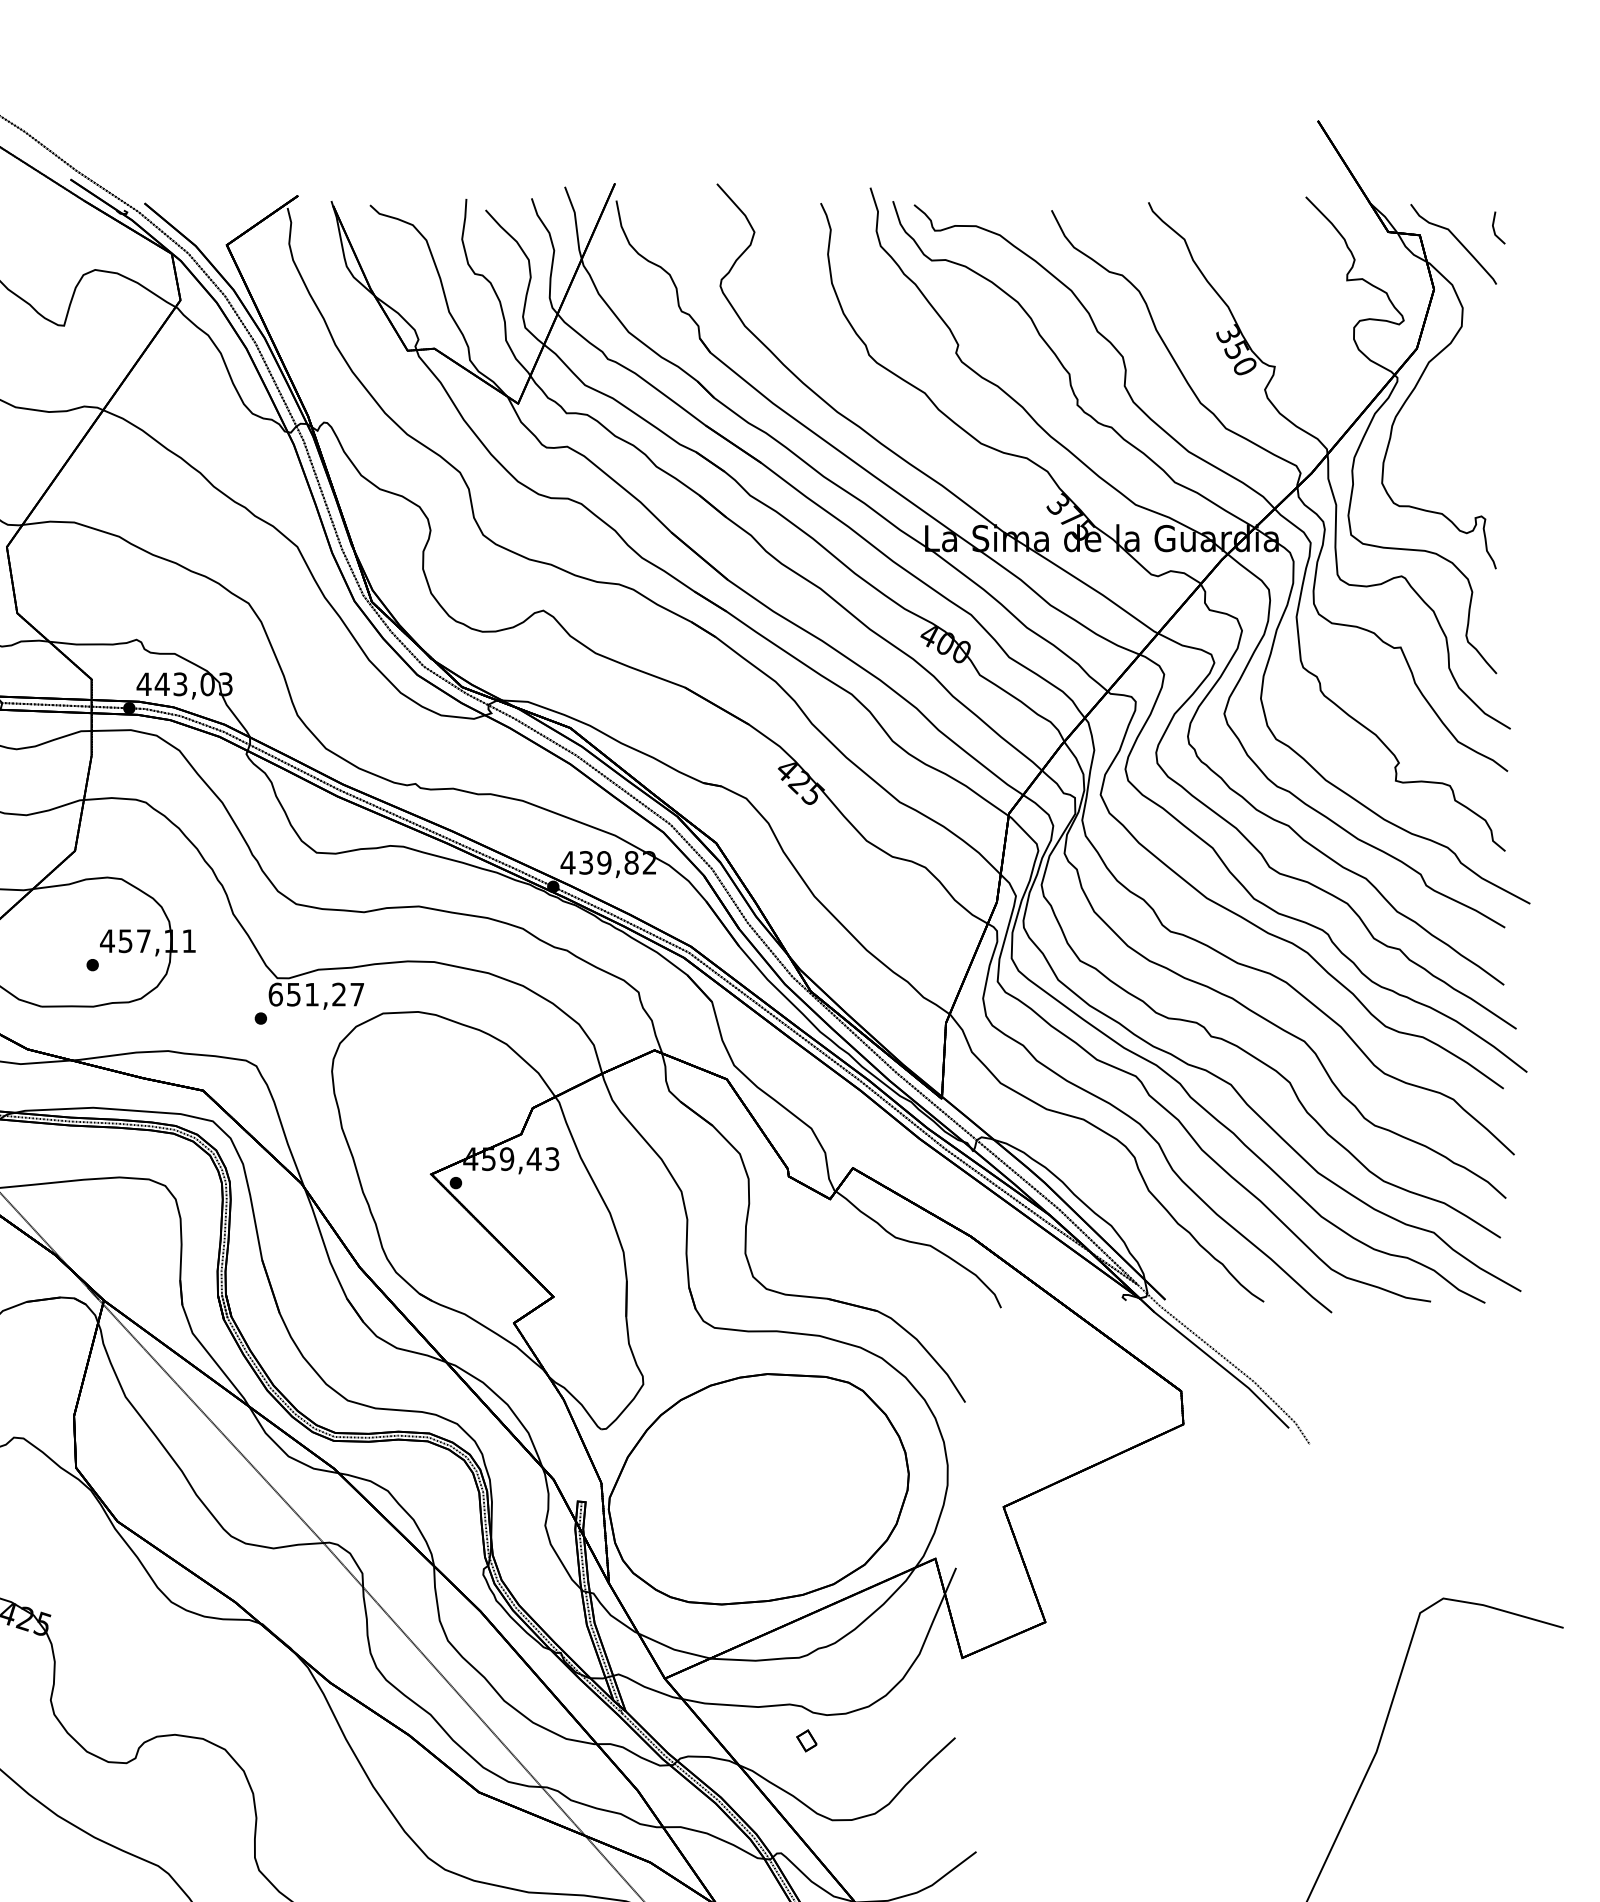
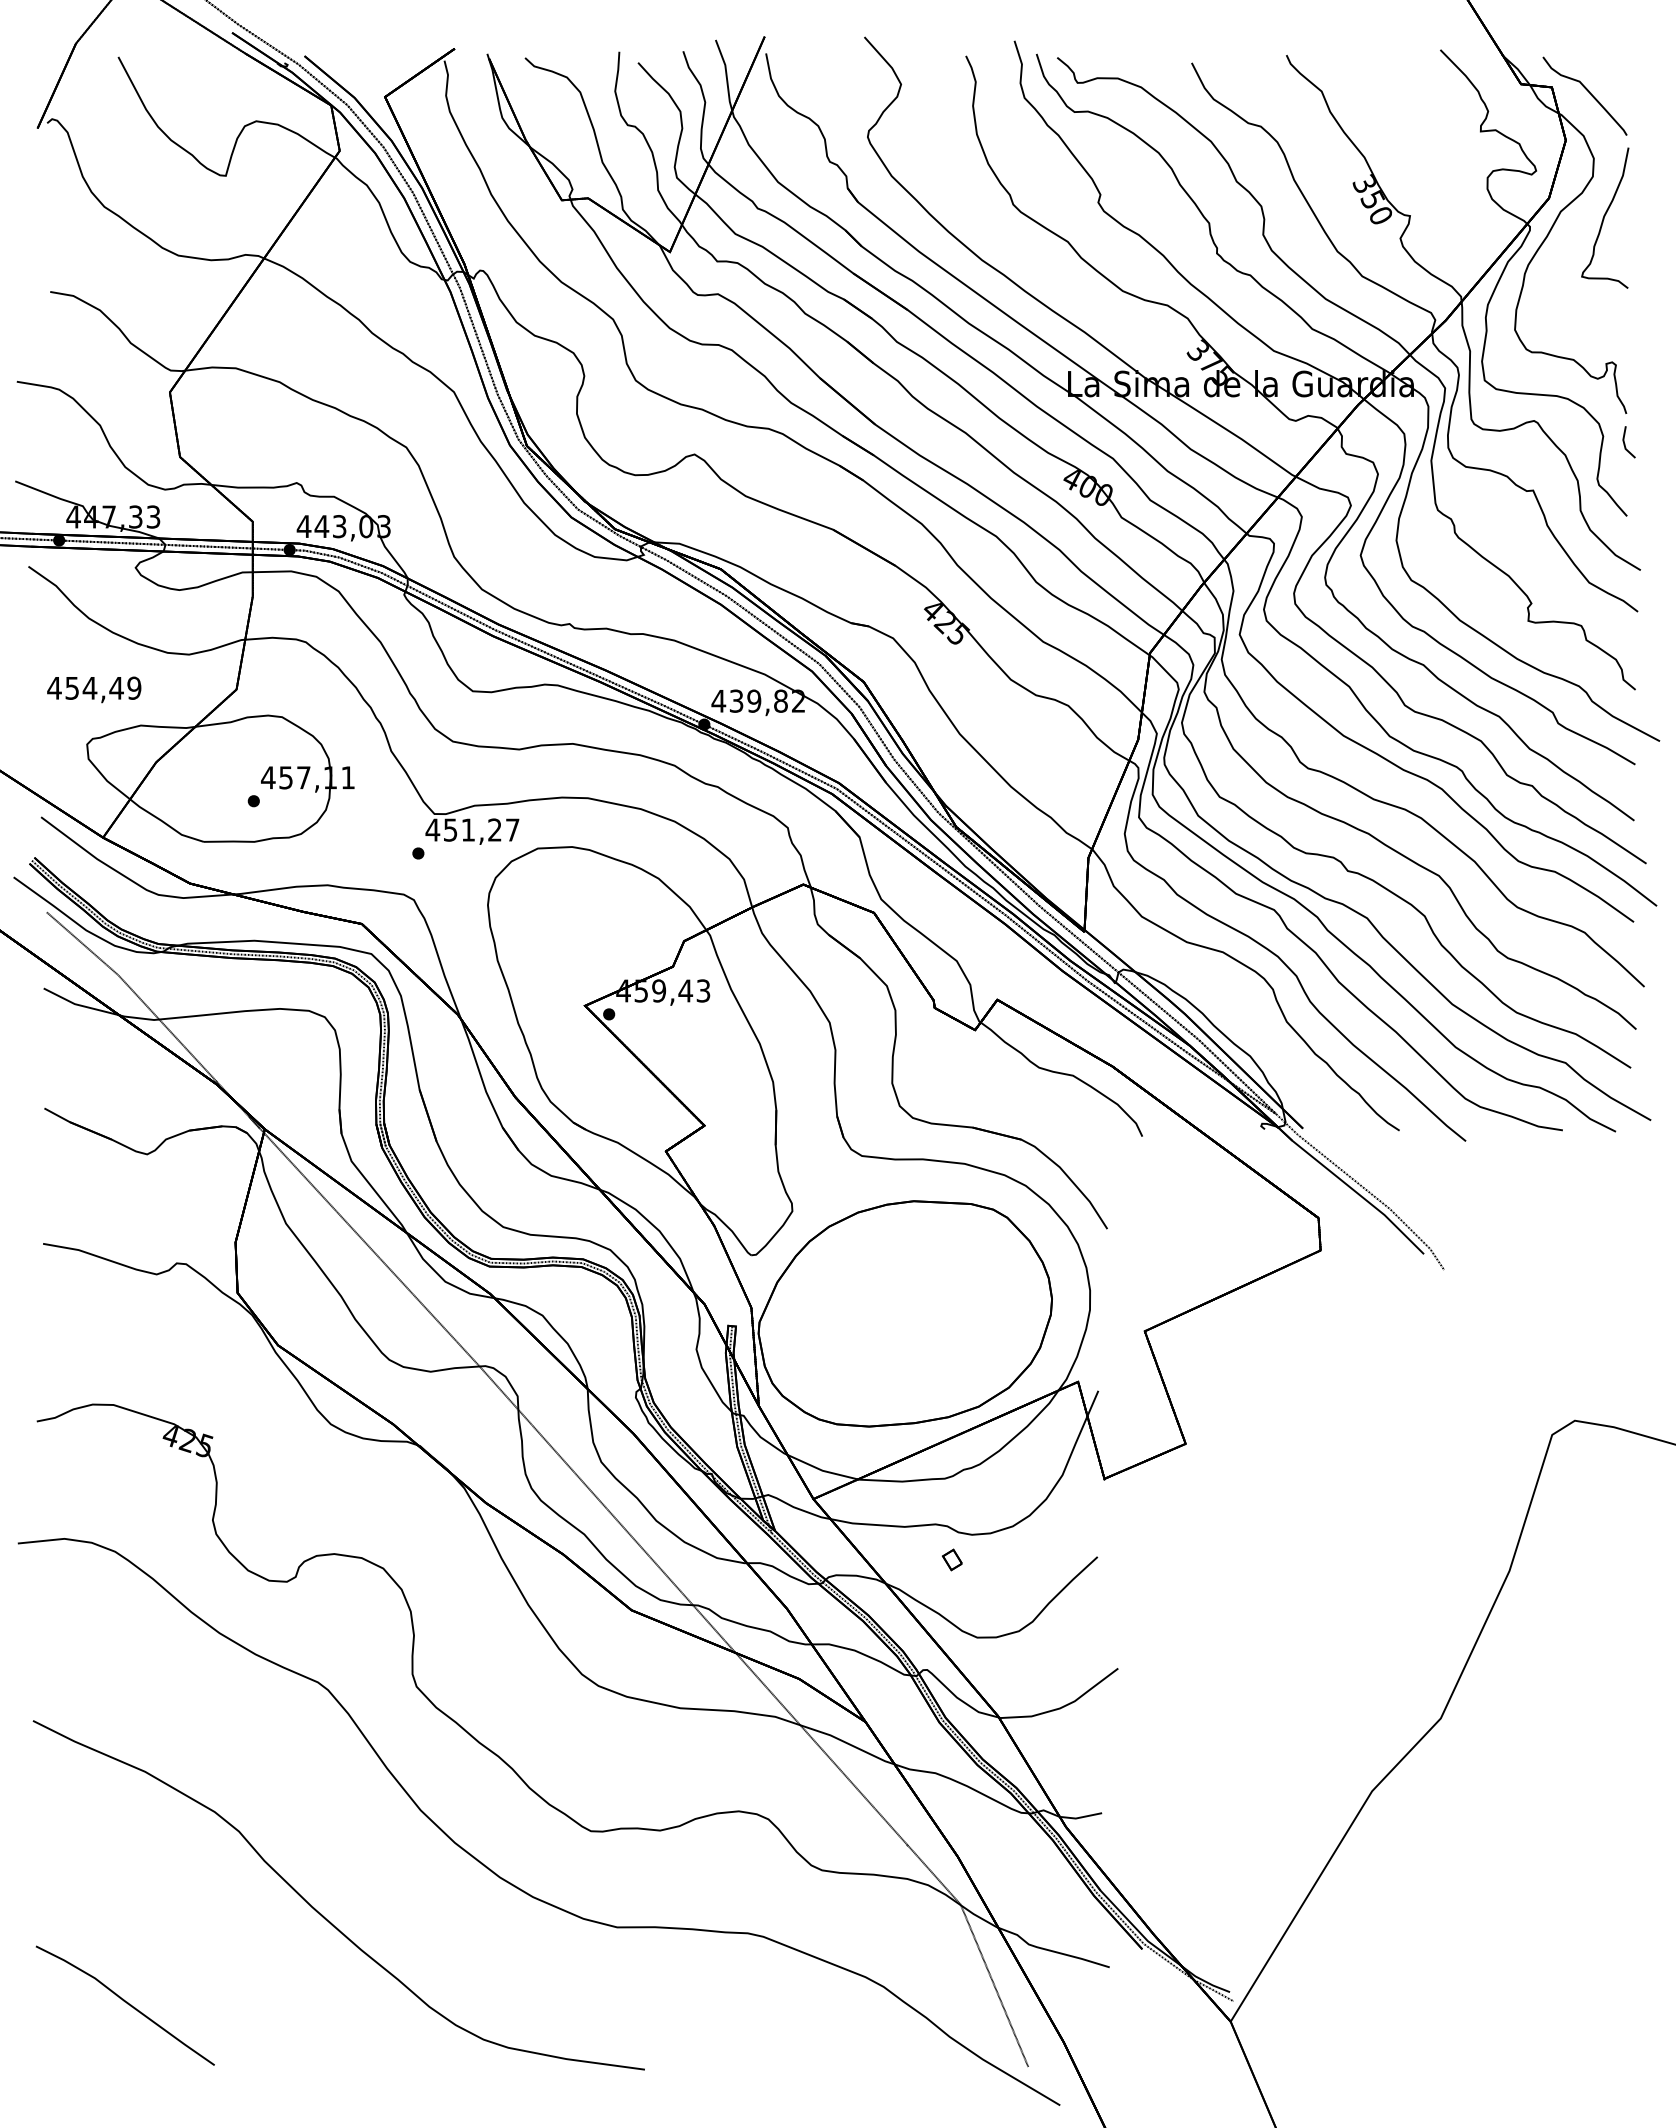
line: (1495, 229) -> (1625, 443), moved
curve: (1474, 367) -> (1605, 216), added
text: (275, 994) -> (432, 829), 651,27 -> 451,27

